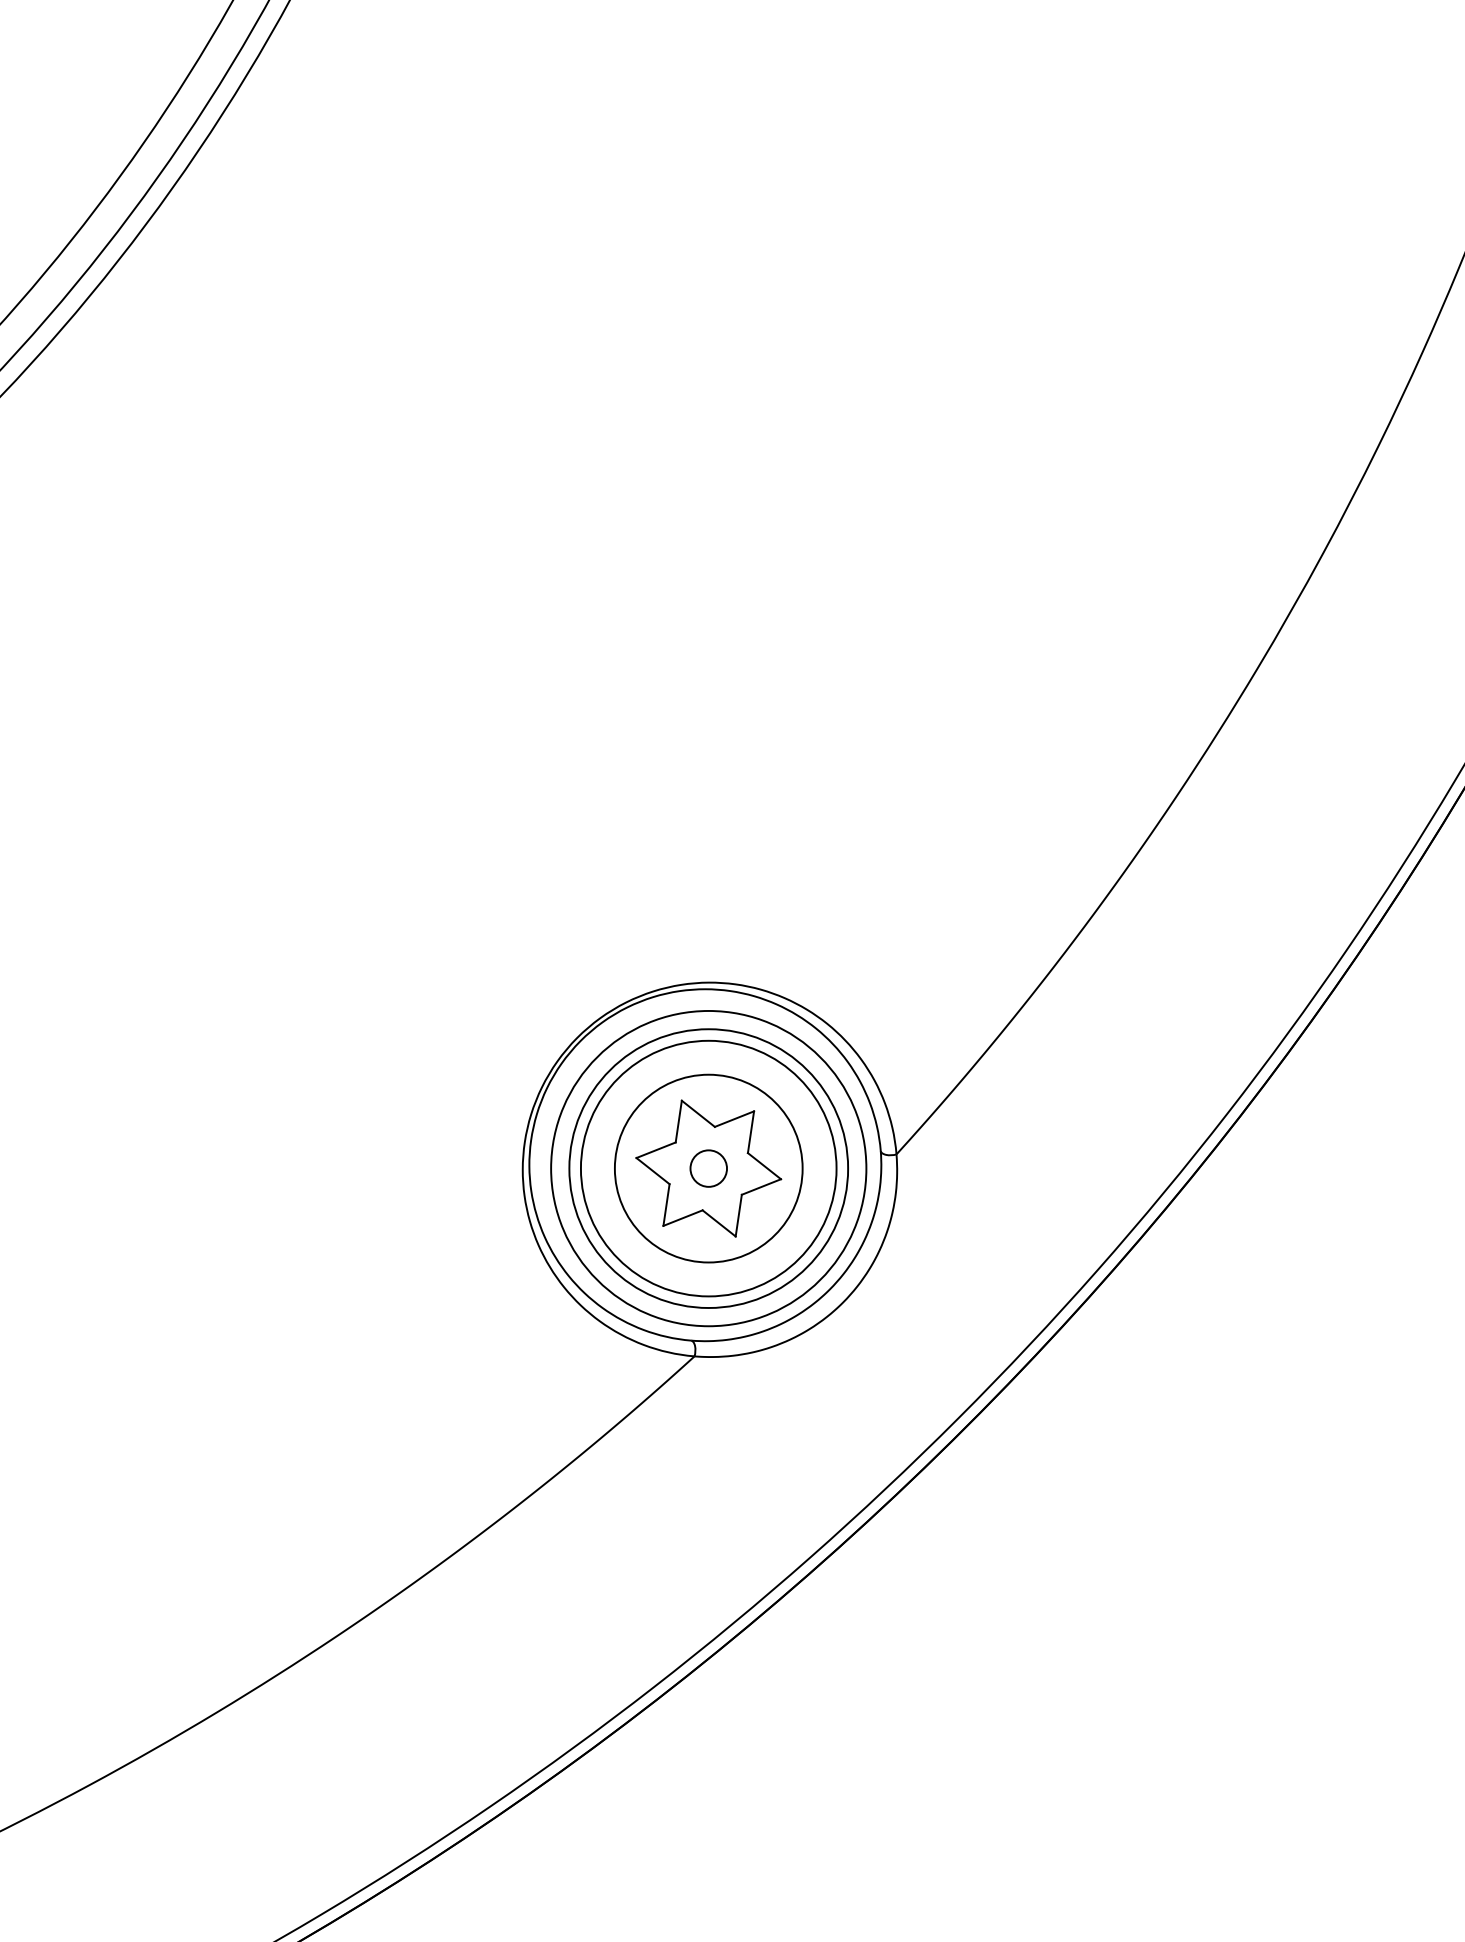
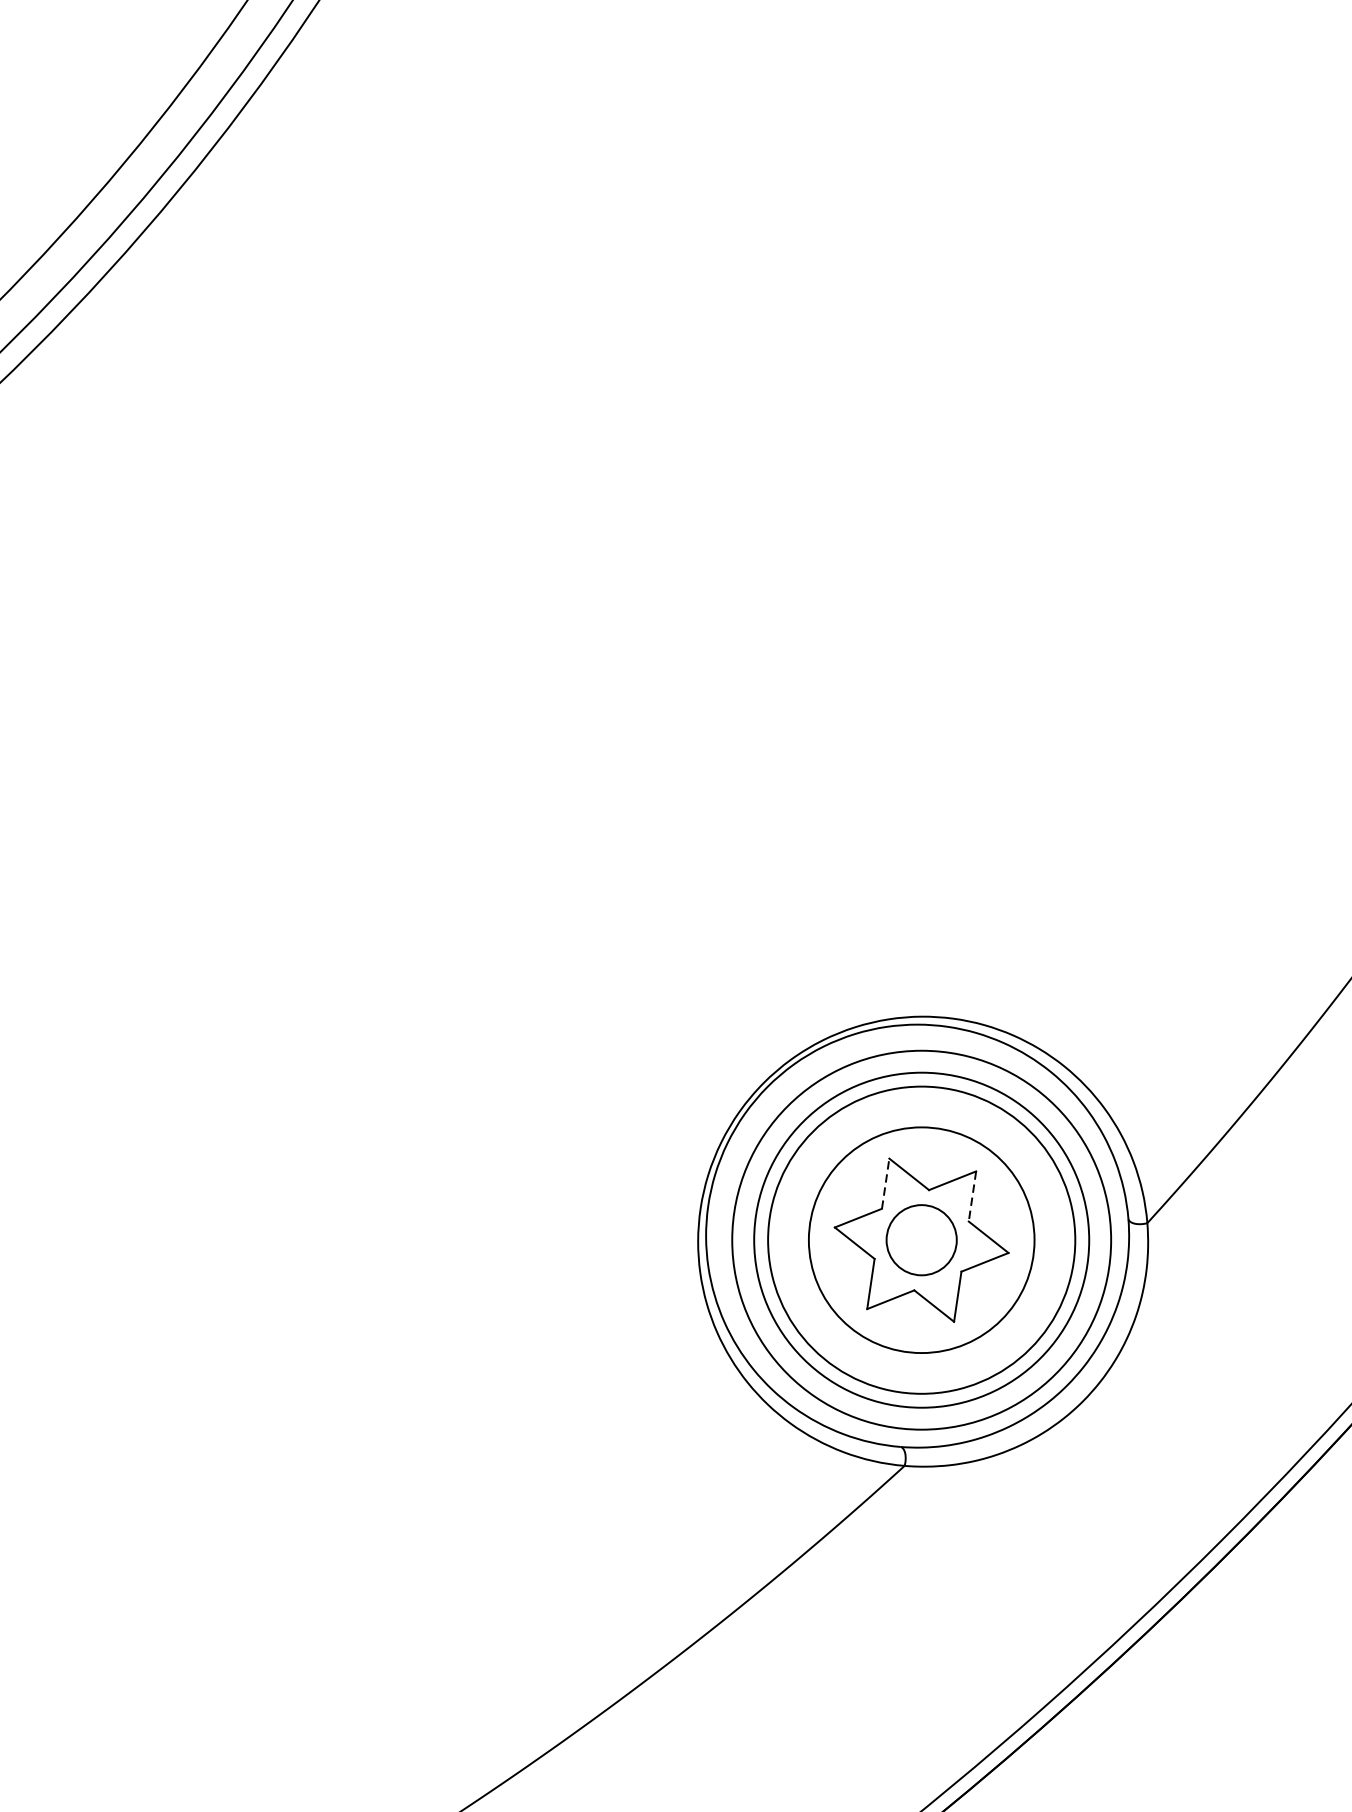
line: (678, 1121) -> (885, 1183), solid -> dashed
line: (750, 1132) -> (971, 1196), solid -> dashed
circle: (708, 1168) -> (921, 1240), size x1.6

